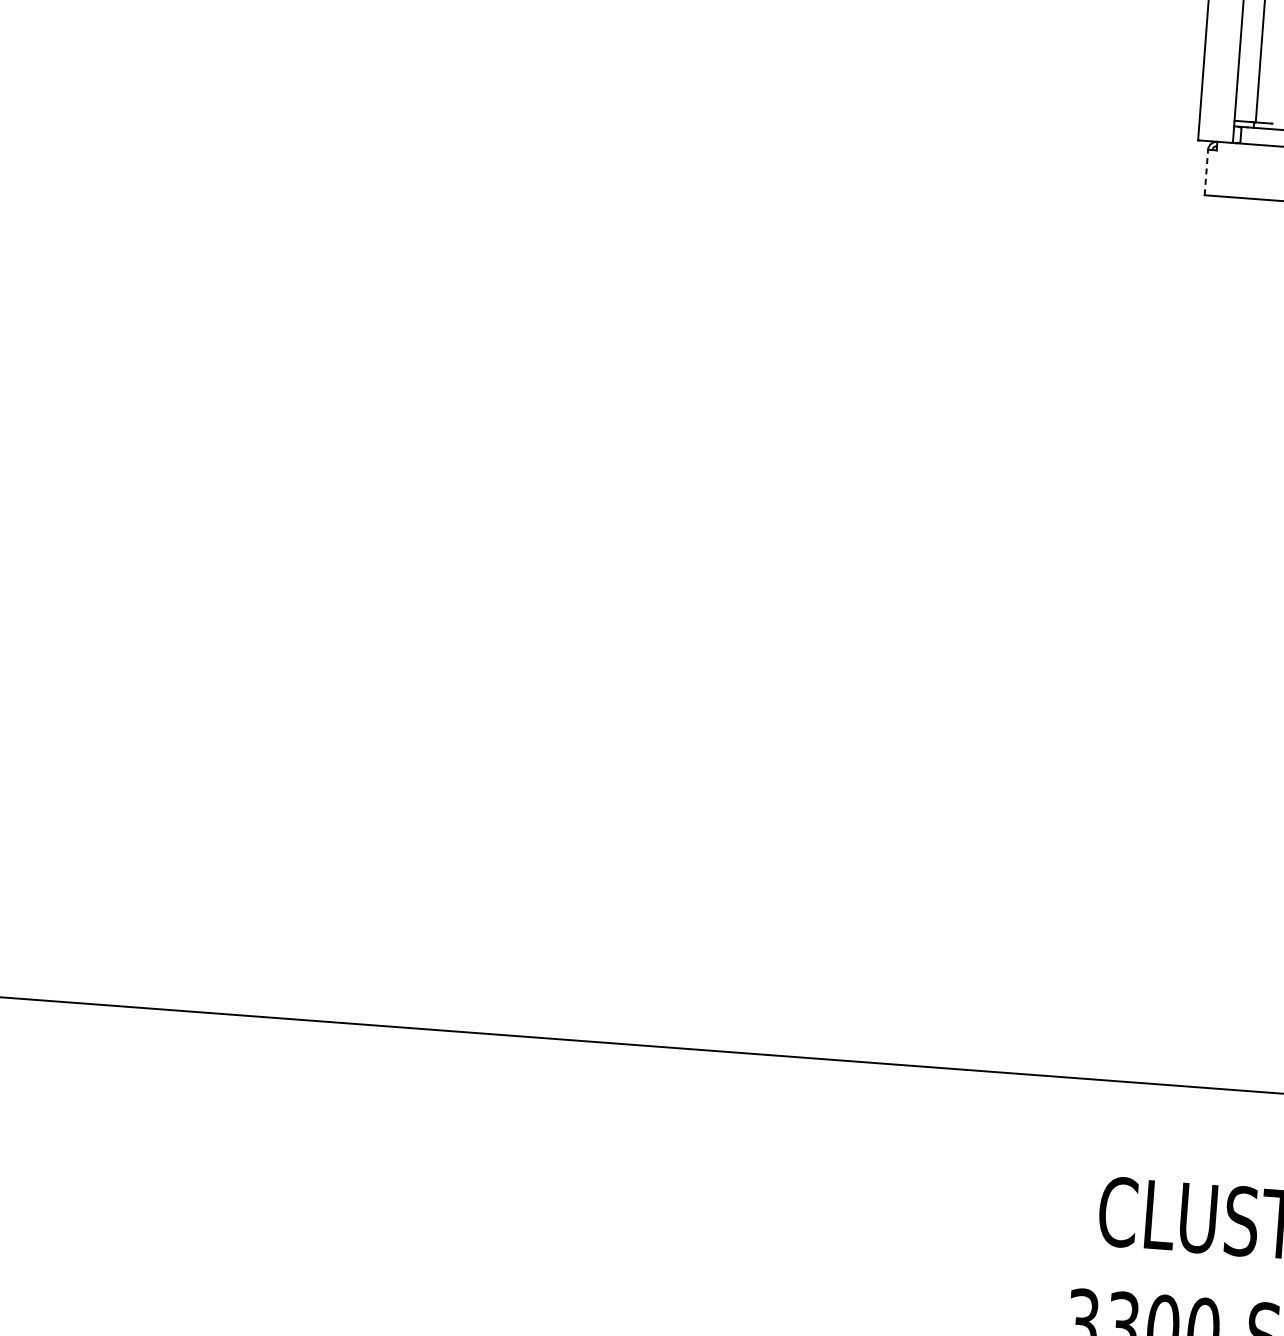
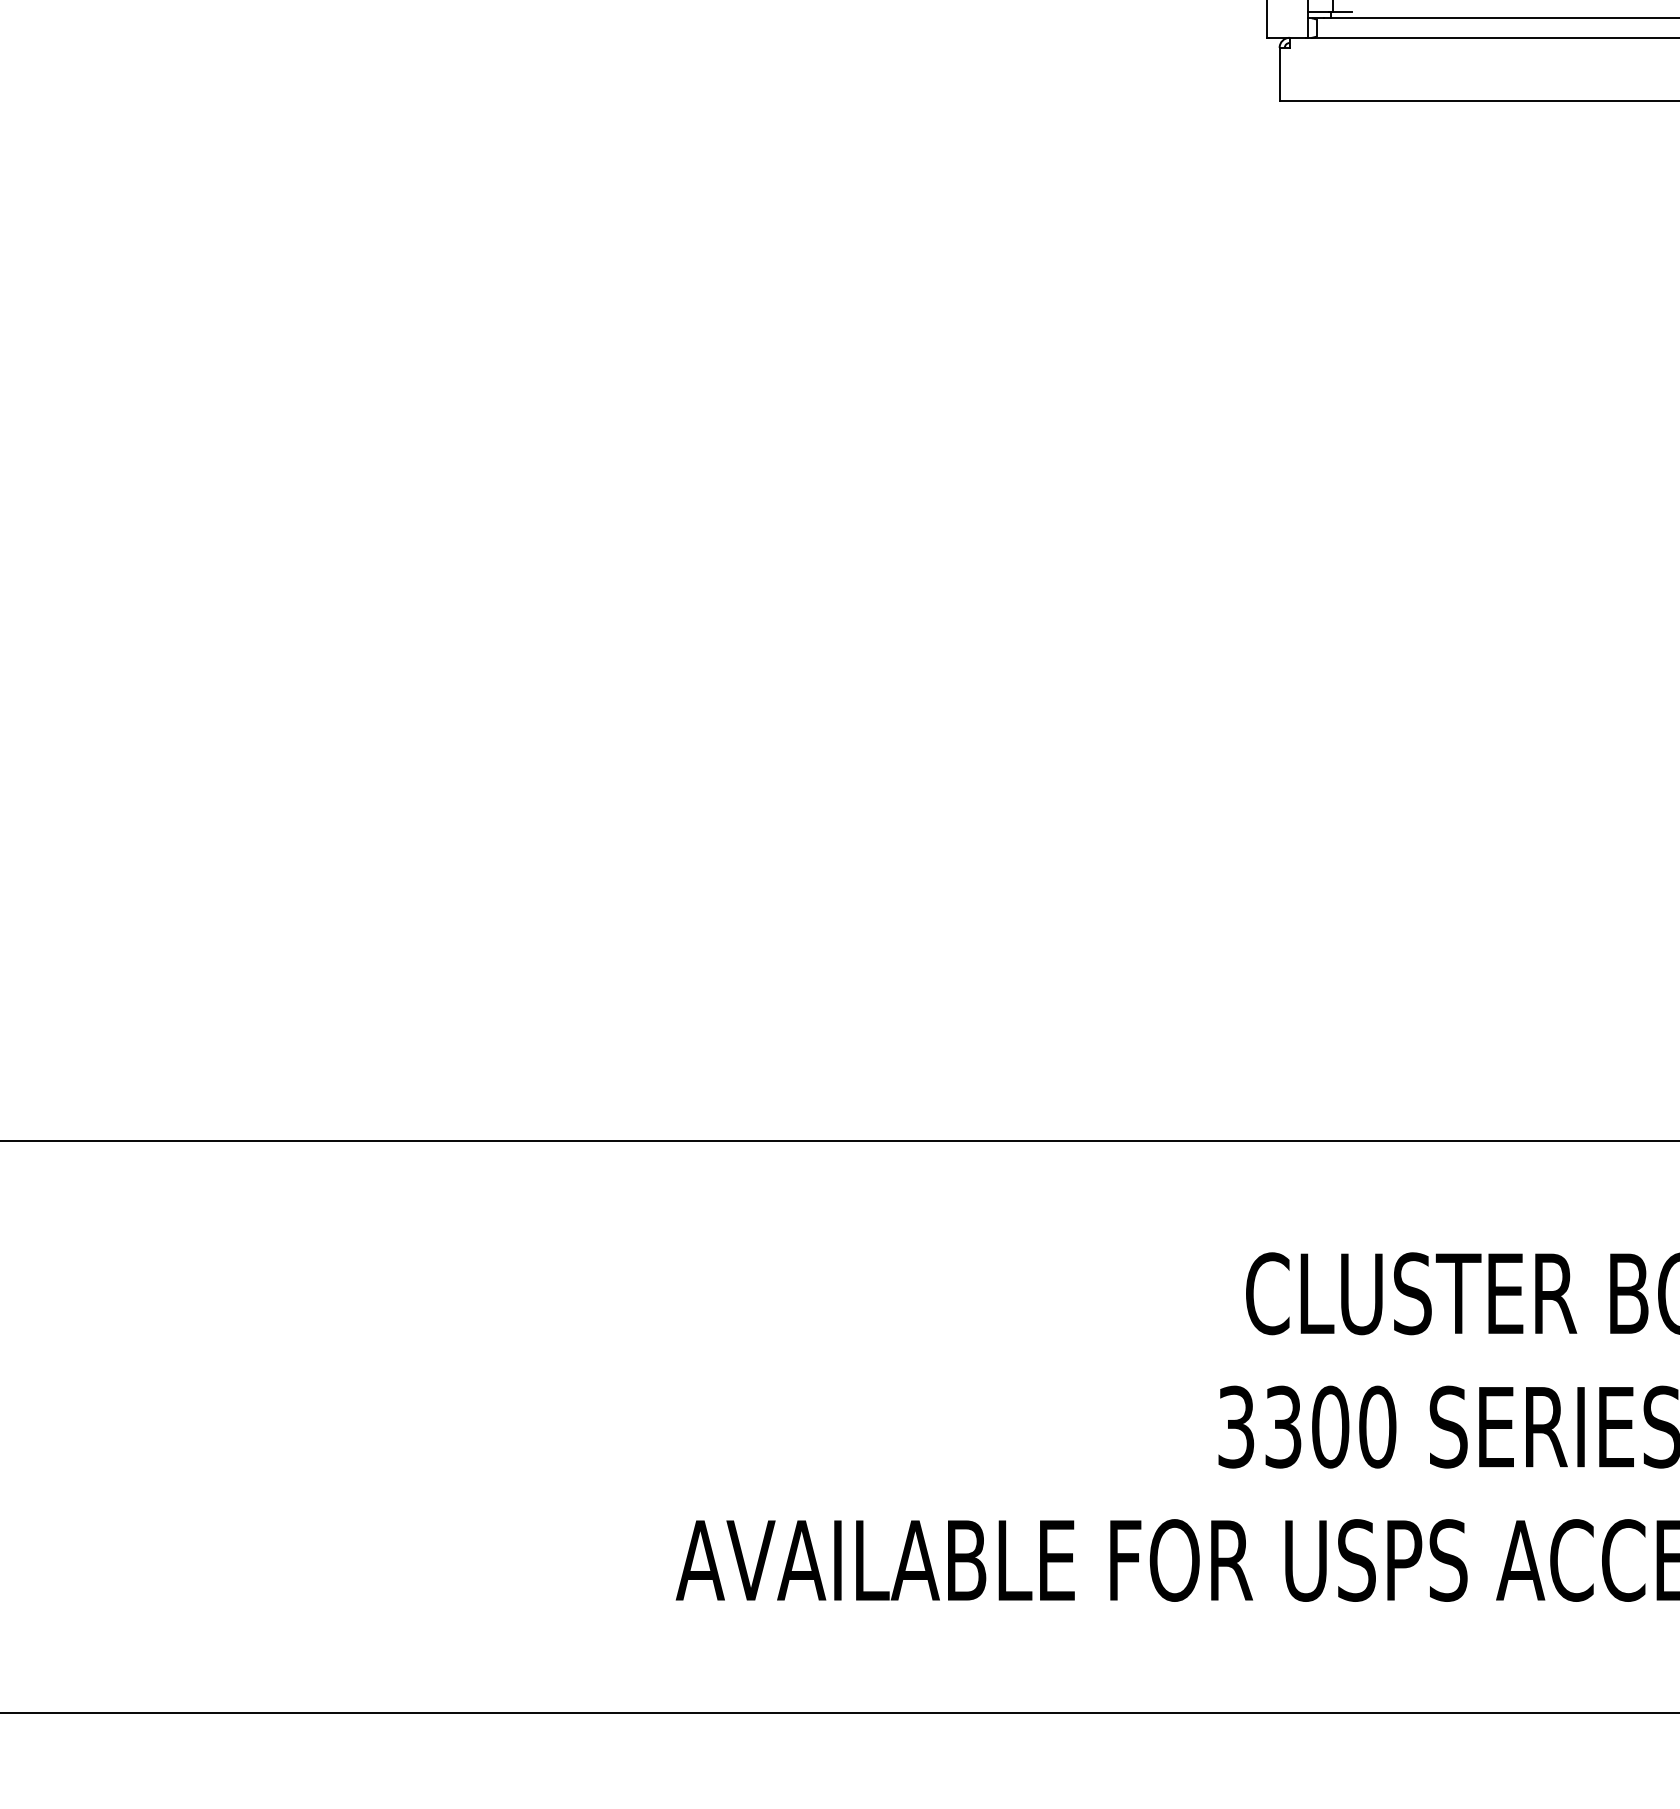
line: (1206, 172) -> (1279, 74), dashed -> solid

